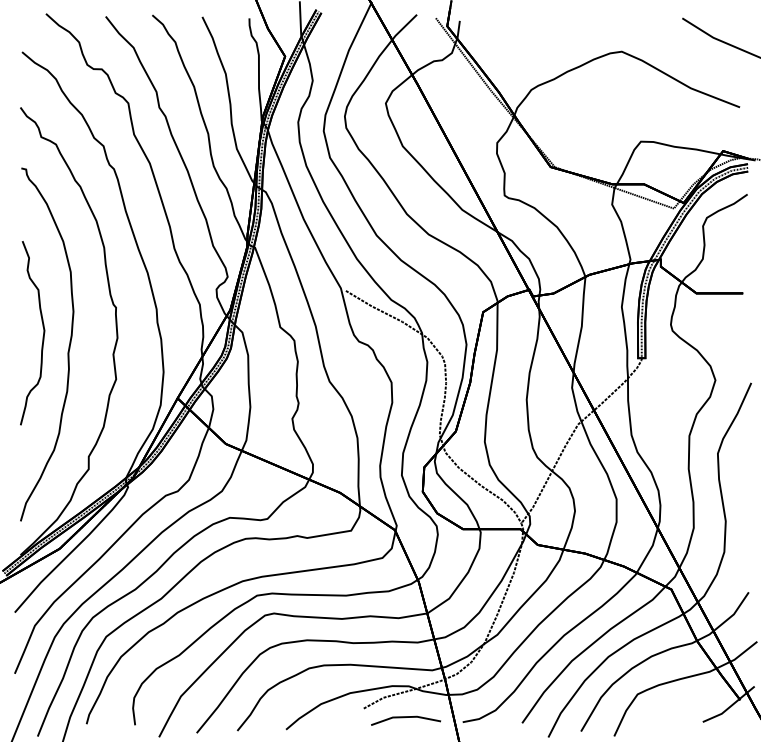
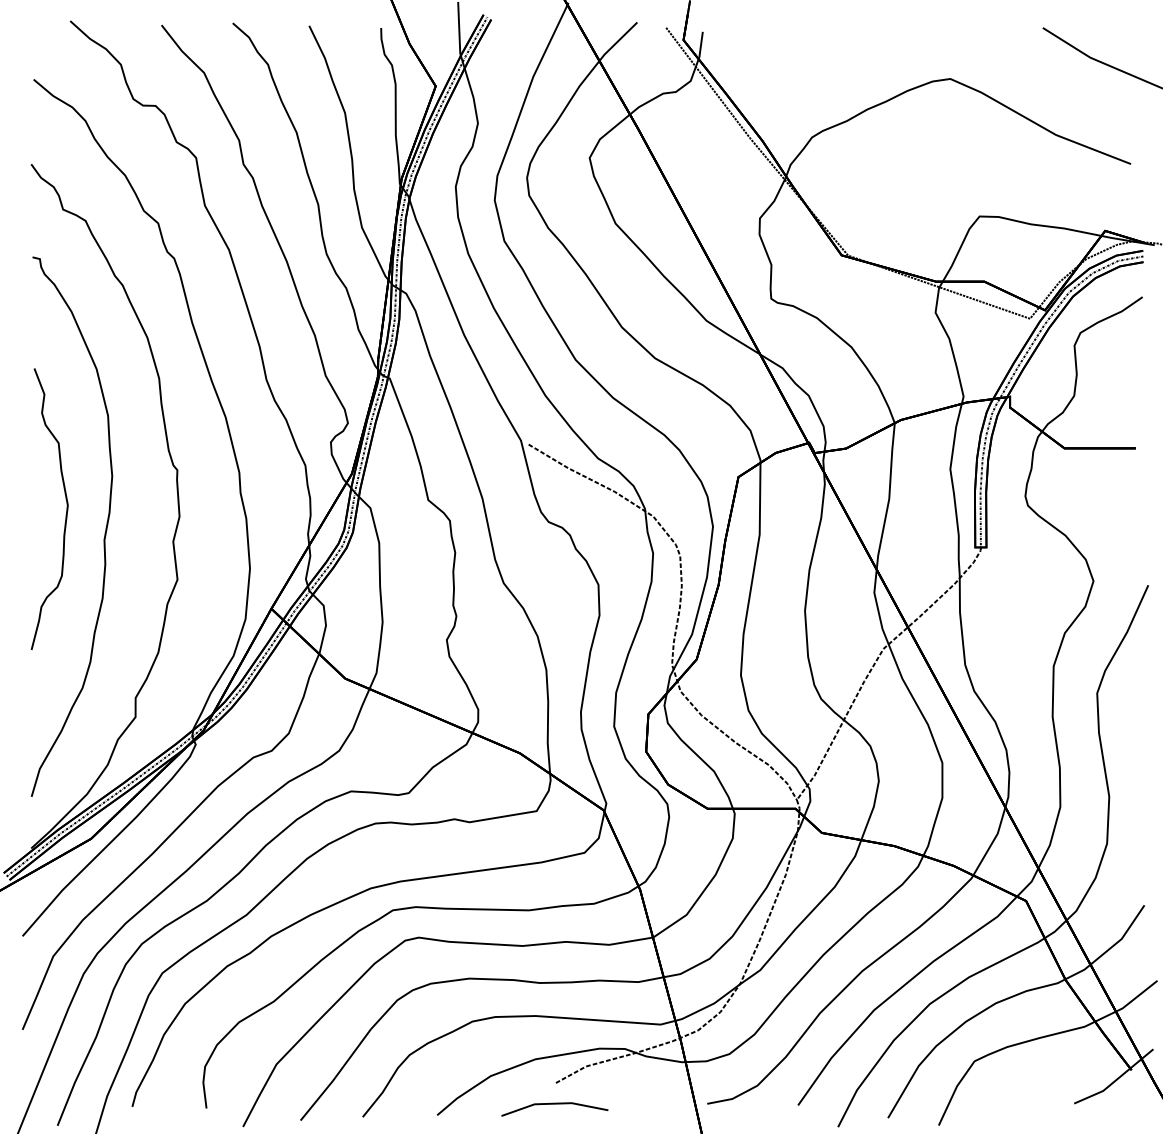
line: (404, 718) -> (552, 1105), moved

